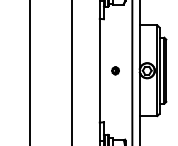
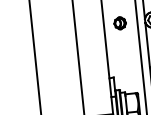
part: (115, 70) -> (120, 23), size x1.67

